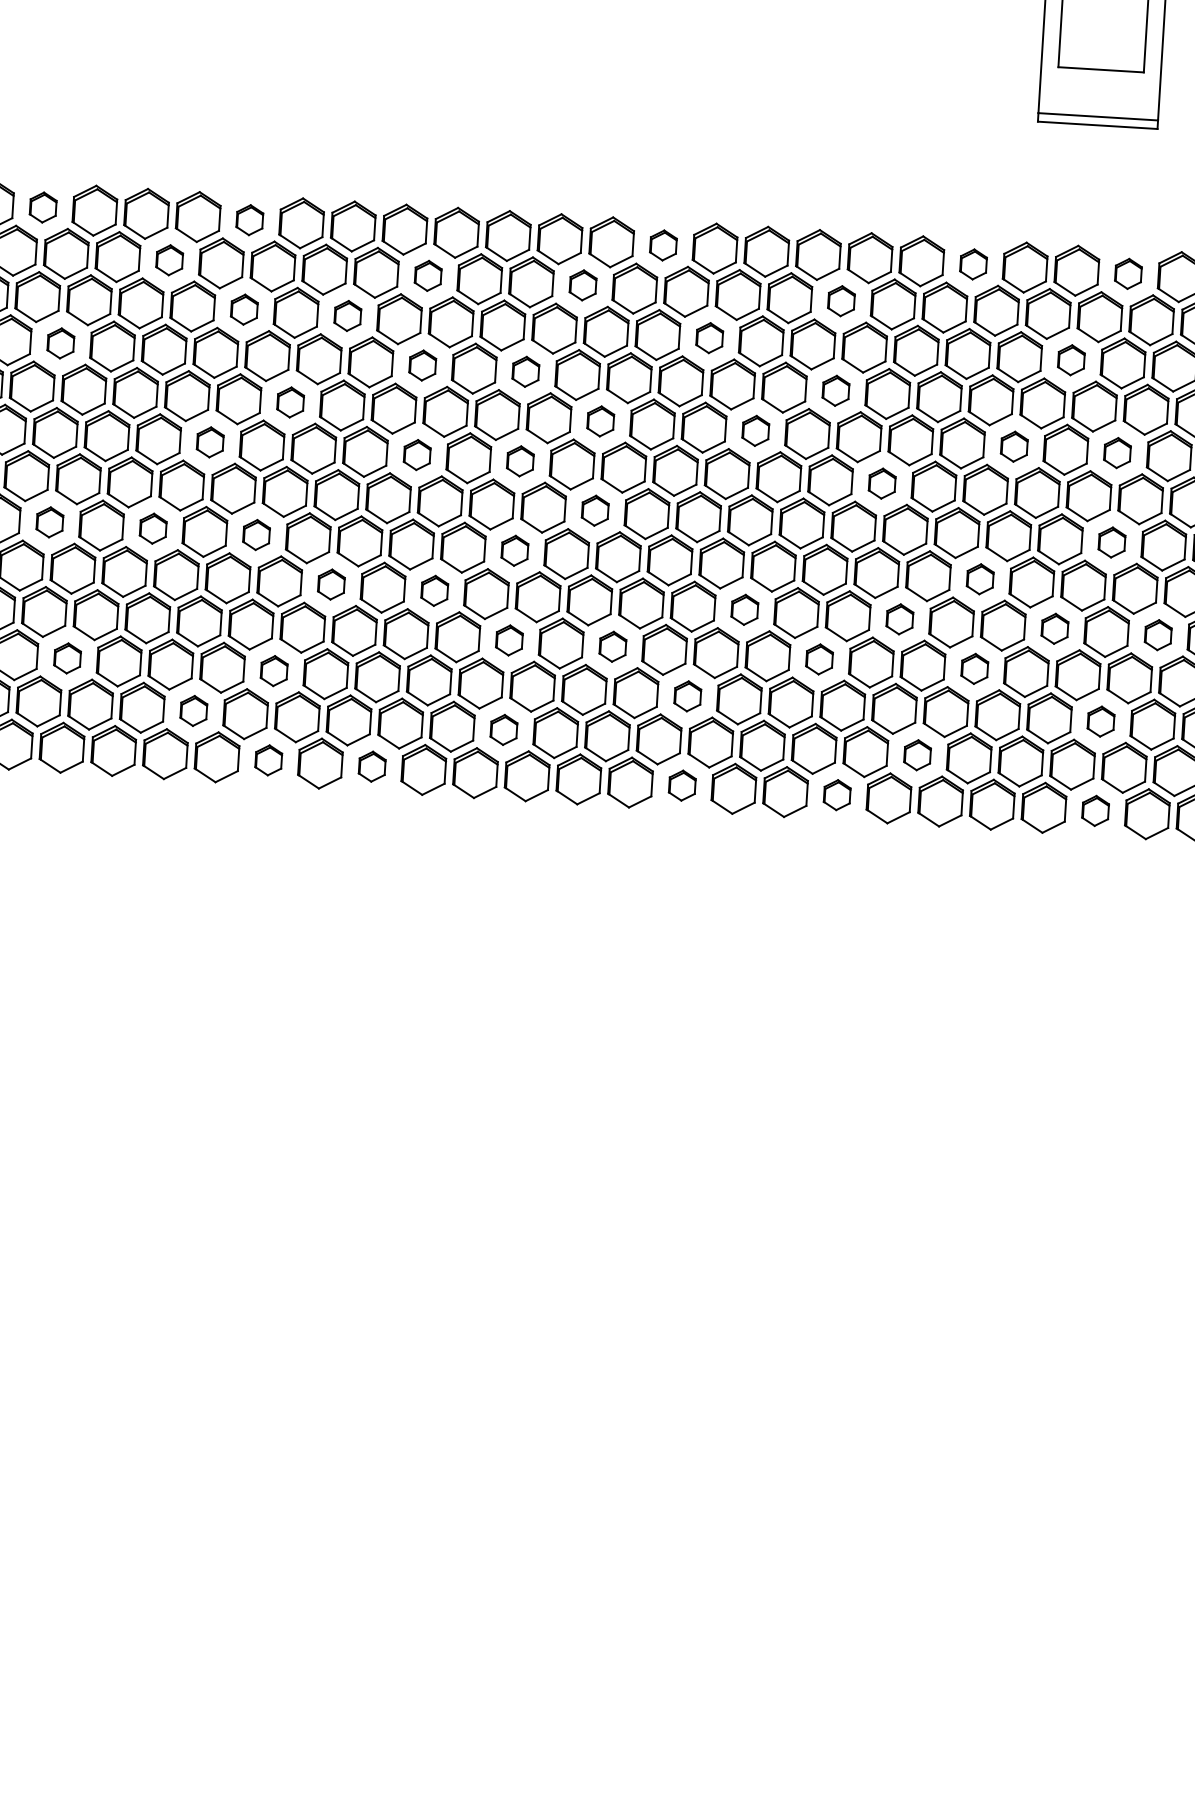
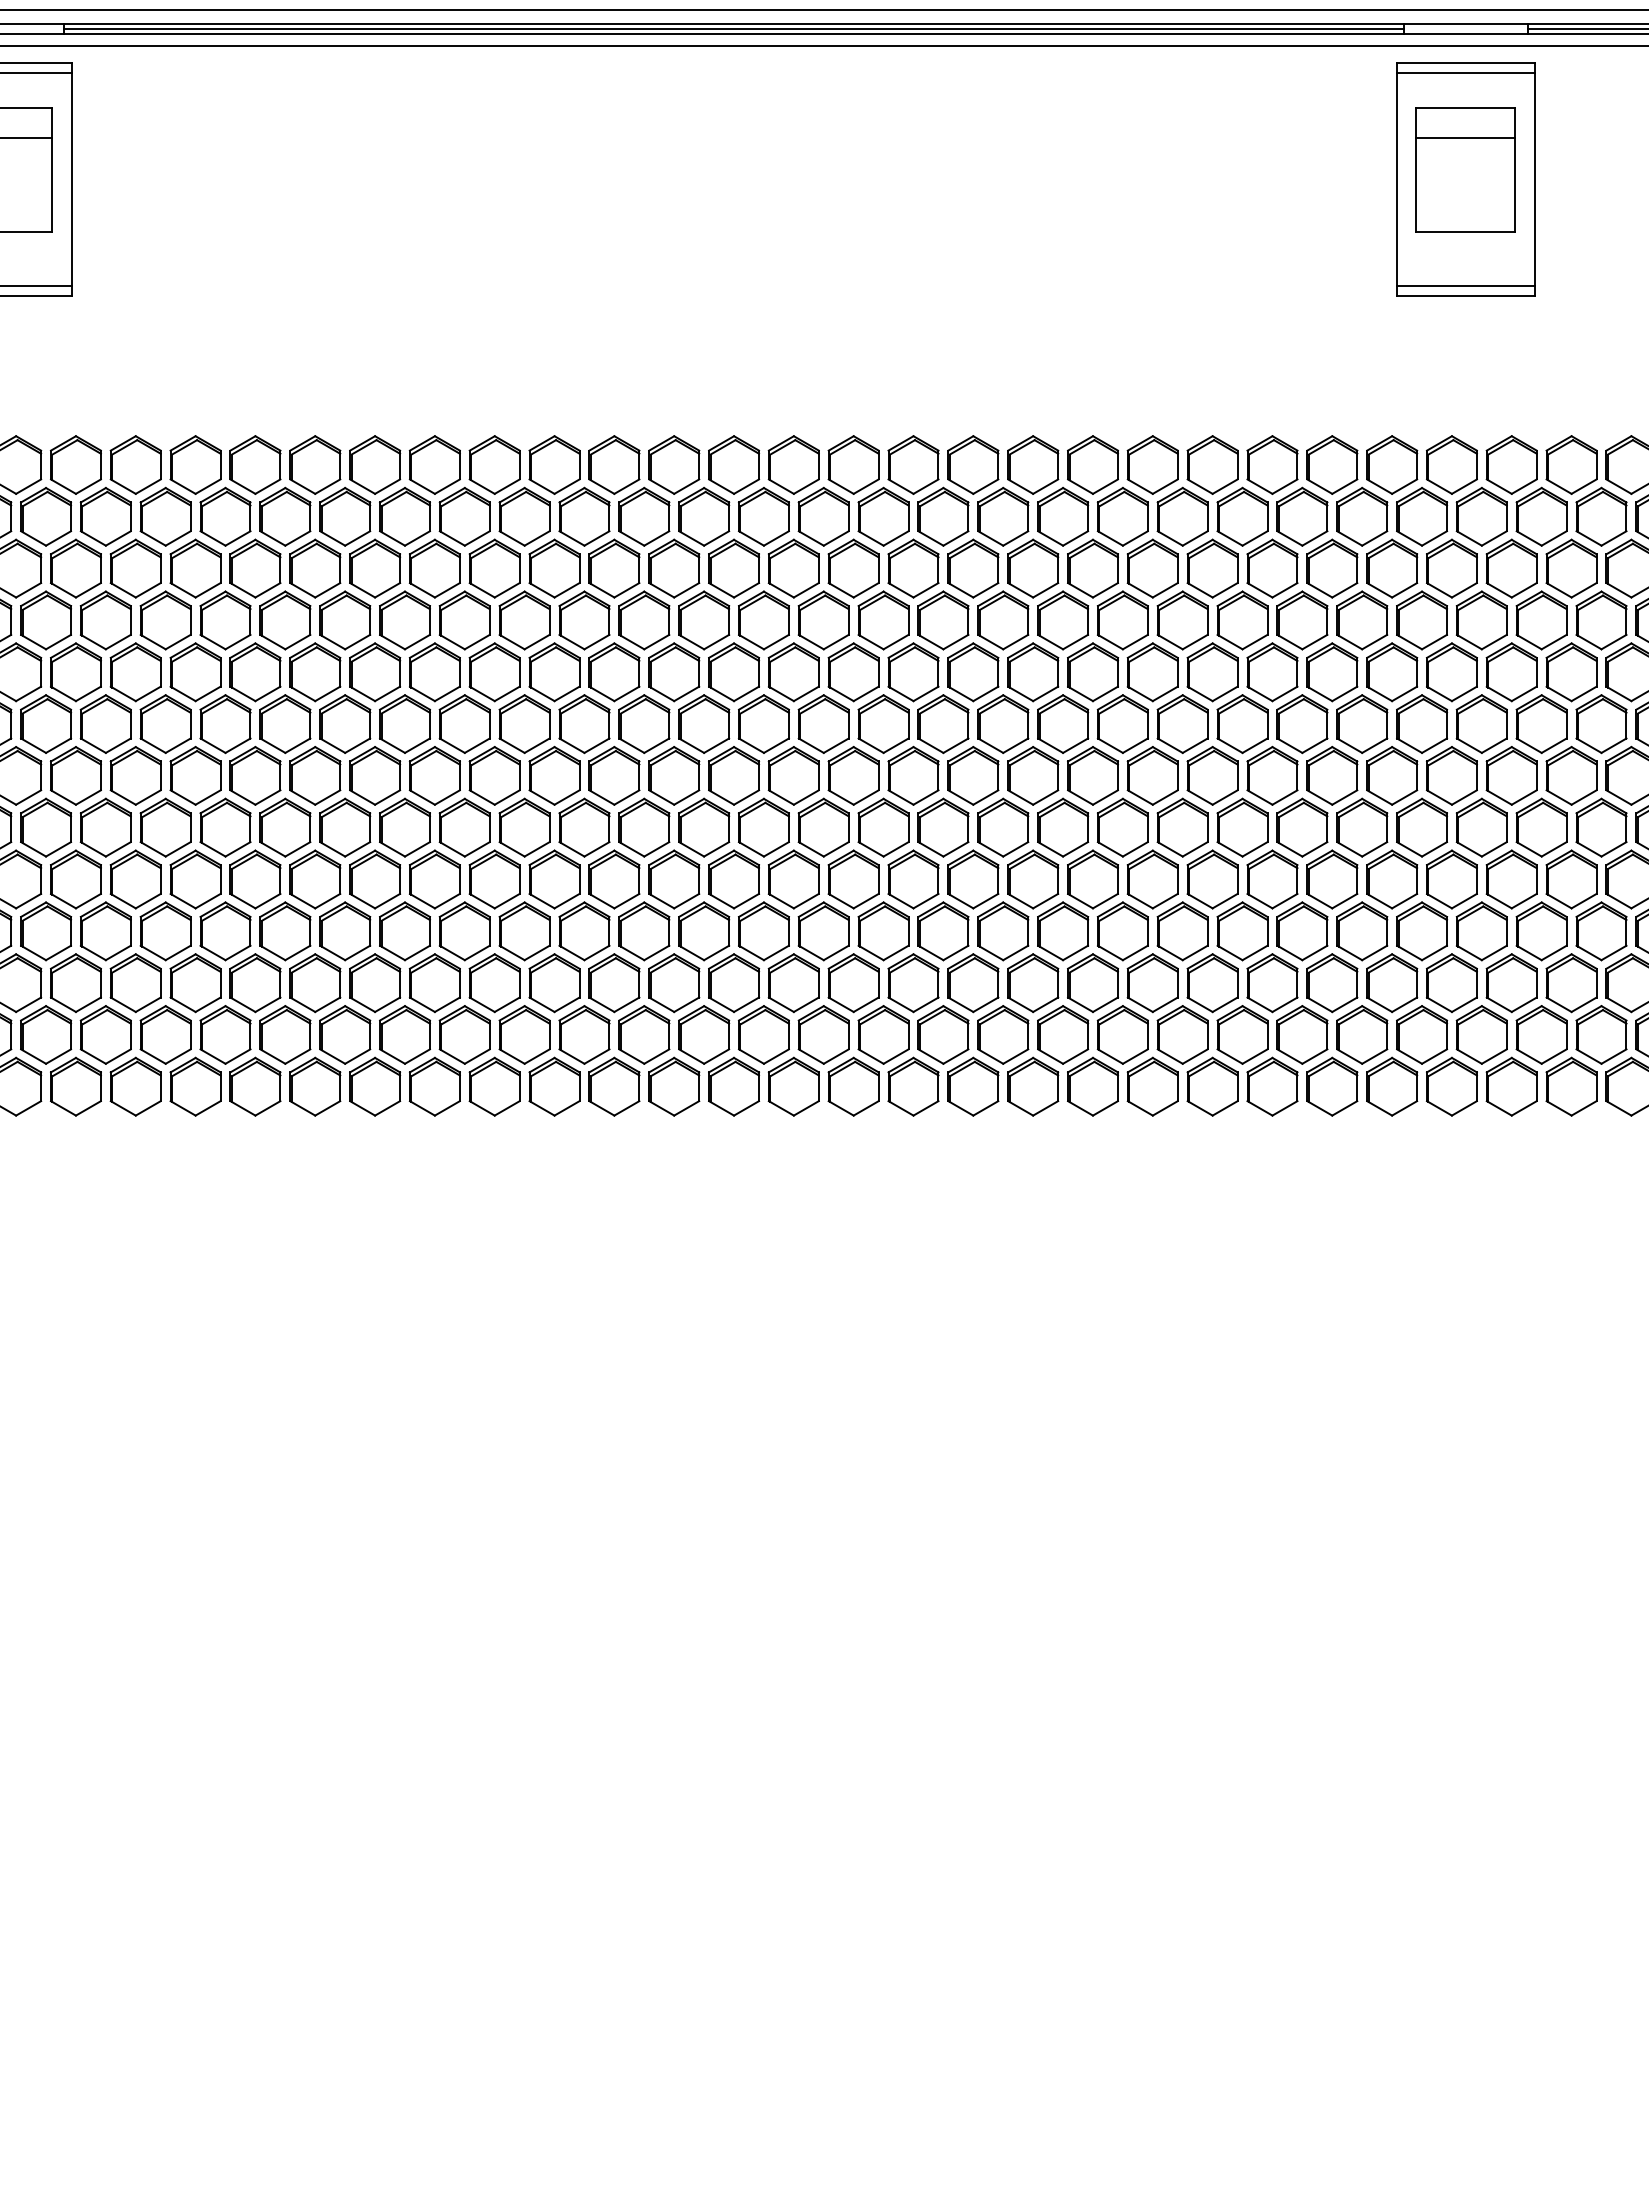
part: (43, 207) -> (255, 464), size x1.67
part: (249, 219) -> (494, 464), size x1.67
part: (663, 245) -> (973, 464), size x1.67
part: (169, 259) -> (404, 516), size x1.67
part: (973, 264) -> (1332, 464), size x1.67
part: (1128, 273) -> (1511, 464), size x1.67
part: (428, 275) -> (704, 516), size x1.67
part: (583, 285) -> (883, 516), size x1.67
part: (841, 301) -> (1182, 516), size x1.67
part: (244, 309) -> (494, 568), size x1.67
part: (347, 315) -> (614, 568), size x1.67
part: (709, 338) -> (1033, 568), size x1.67
part: (60, 343) -> (285, 620), size x1.67
part: (1070, 360) -> (1451, 568), size x1.67
part: (422, 365) -> (704, 620), size x1.67
part: (525, 371) -> (823, 620), size x1.67
part: (835, 390) -> (1182, 620), size x1.67
part: (290, 402) -> (554, 672), size x1.67
part: (600, 421) -> (913, 672), size x1.67
part: (755, 431) -> (1092, 672), size x1.67
part: (210, 441) -> (464, 723), size x1.67
part: (1014, 446) -> (1392, 672), size x1.67
part: (1117, 453) -> (1511, 672), size x1.67
part: (417, 454) -> (704, 723), size x1.67
part: (520, 460) -> (823, 723), size x1.67
part: (882, 483) -> (1242, 724), size x1.67
part: (595, 510) -> (913, 775), size x1.67
part: (50, 522) -> (285, 827), size x1.67
part: (152, 528) -> (404, 827), size x1.67
part: (256, 534) -> (524, 827), size x1.67
part: (1111, 542) -> (1511, 775), size x1.67
part: (514, 550) -> (823, 827), size x1.67
part: (980, 579) -> (1362, 827), size x1.67
part: (331, 584) -> (614, 879), size x1.67
part: (434, 590) -> (733, 879), size x1.67
part: (744, 609) -> (1092, 879), size x1.67
part: (899, 619) -> (1272, 879), size x1.67
part: (1054, 628) -> (1451, 879), size x1.67
part: (1158, 635) -> (1571, 879), size x1.67
part: (509, 640) -> (823, 931), size x1.67
part: (612, 646) -> (943, 931), size x1.67
part: (67, 658) -> (315, 983), size x1.67
part: (819, 659) -> (1182, 931), size x1.67
part: (974, 669) -> (1362, 931), size x1.67
part: (274, 671) -> (554, 983), size x1.67
part: (687, 696) -> (1033, 983), size x1.67
part: (193, 710) -> (464, 1034), size x1.67
part: (1100, 721) -> (1511, 983), size x1.67
part: (503, 729) -> (823, 1034), size x1.67
part: (917, 754) -> (1302, 1034), size x1.67
part: (268, 760) -> (554, 1086), size x1.67
part: (372, 766) -> (674, 1086), size x1.67
part: (682, 785) -> (1033, 1086), size x1.67
part: (837, 795) -> (1212, 1086), size x1.67
part: (1095, 810) -> (1511, 1086), size x1.67

